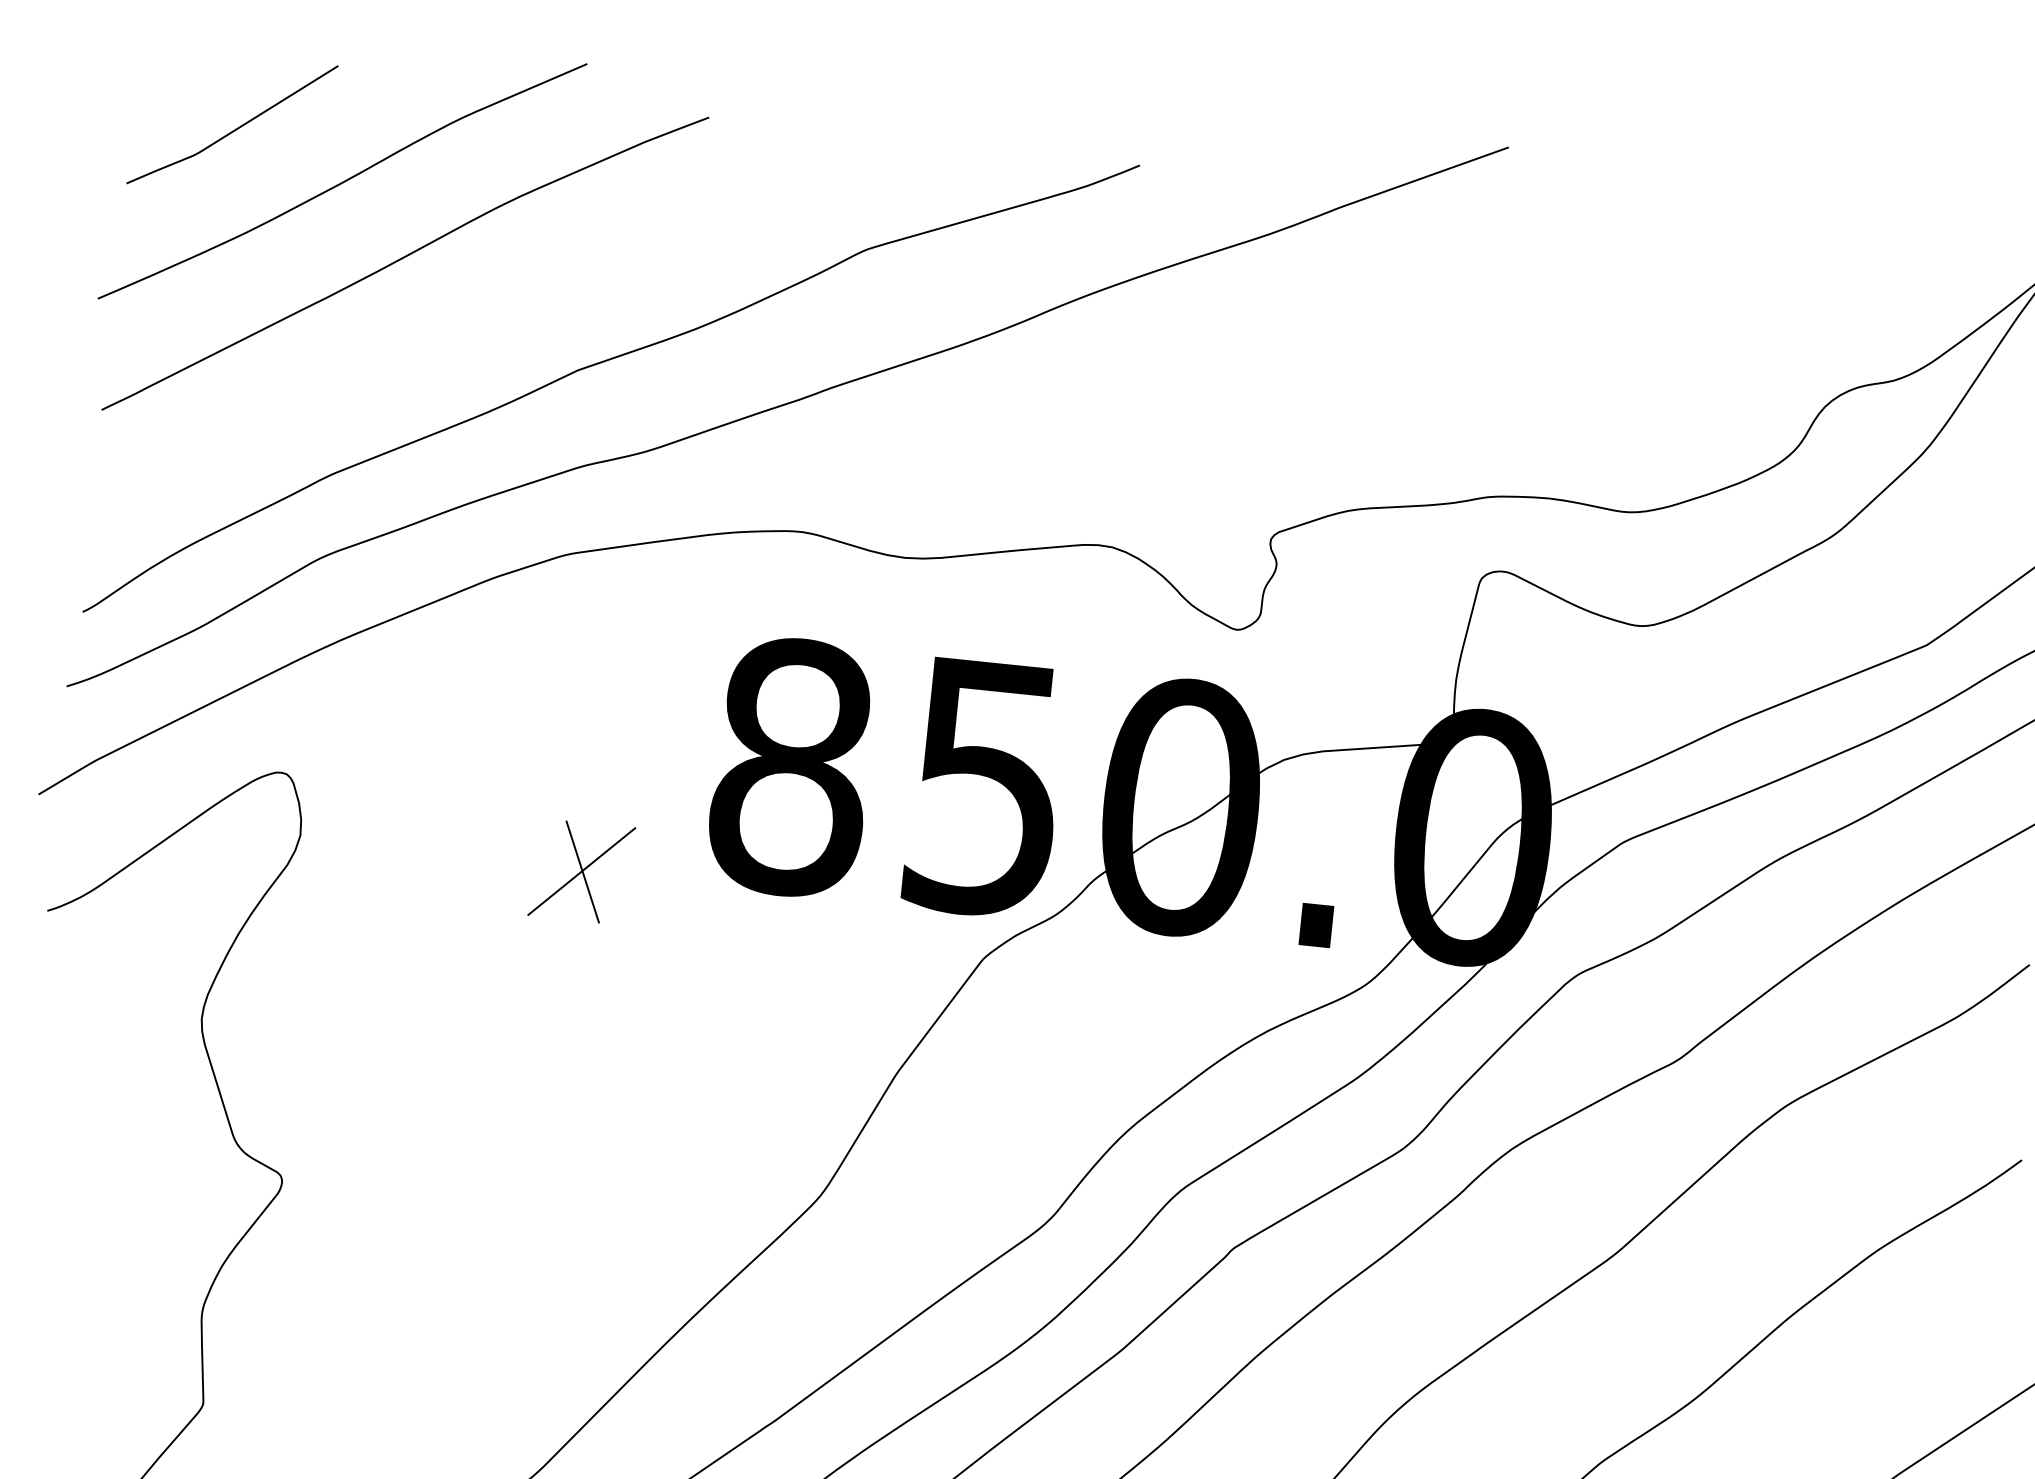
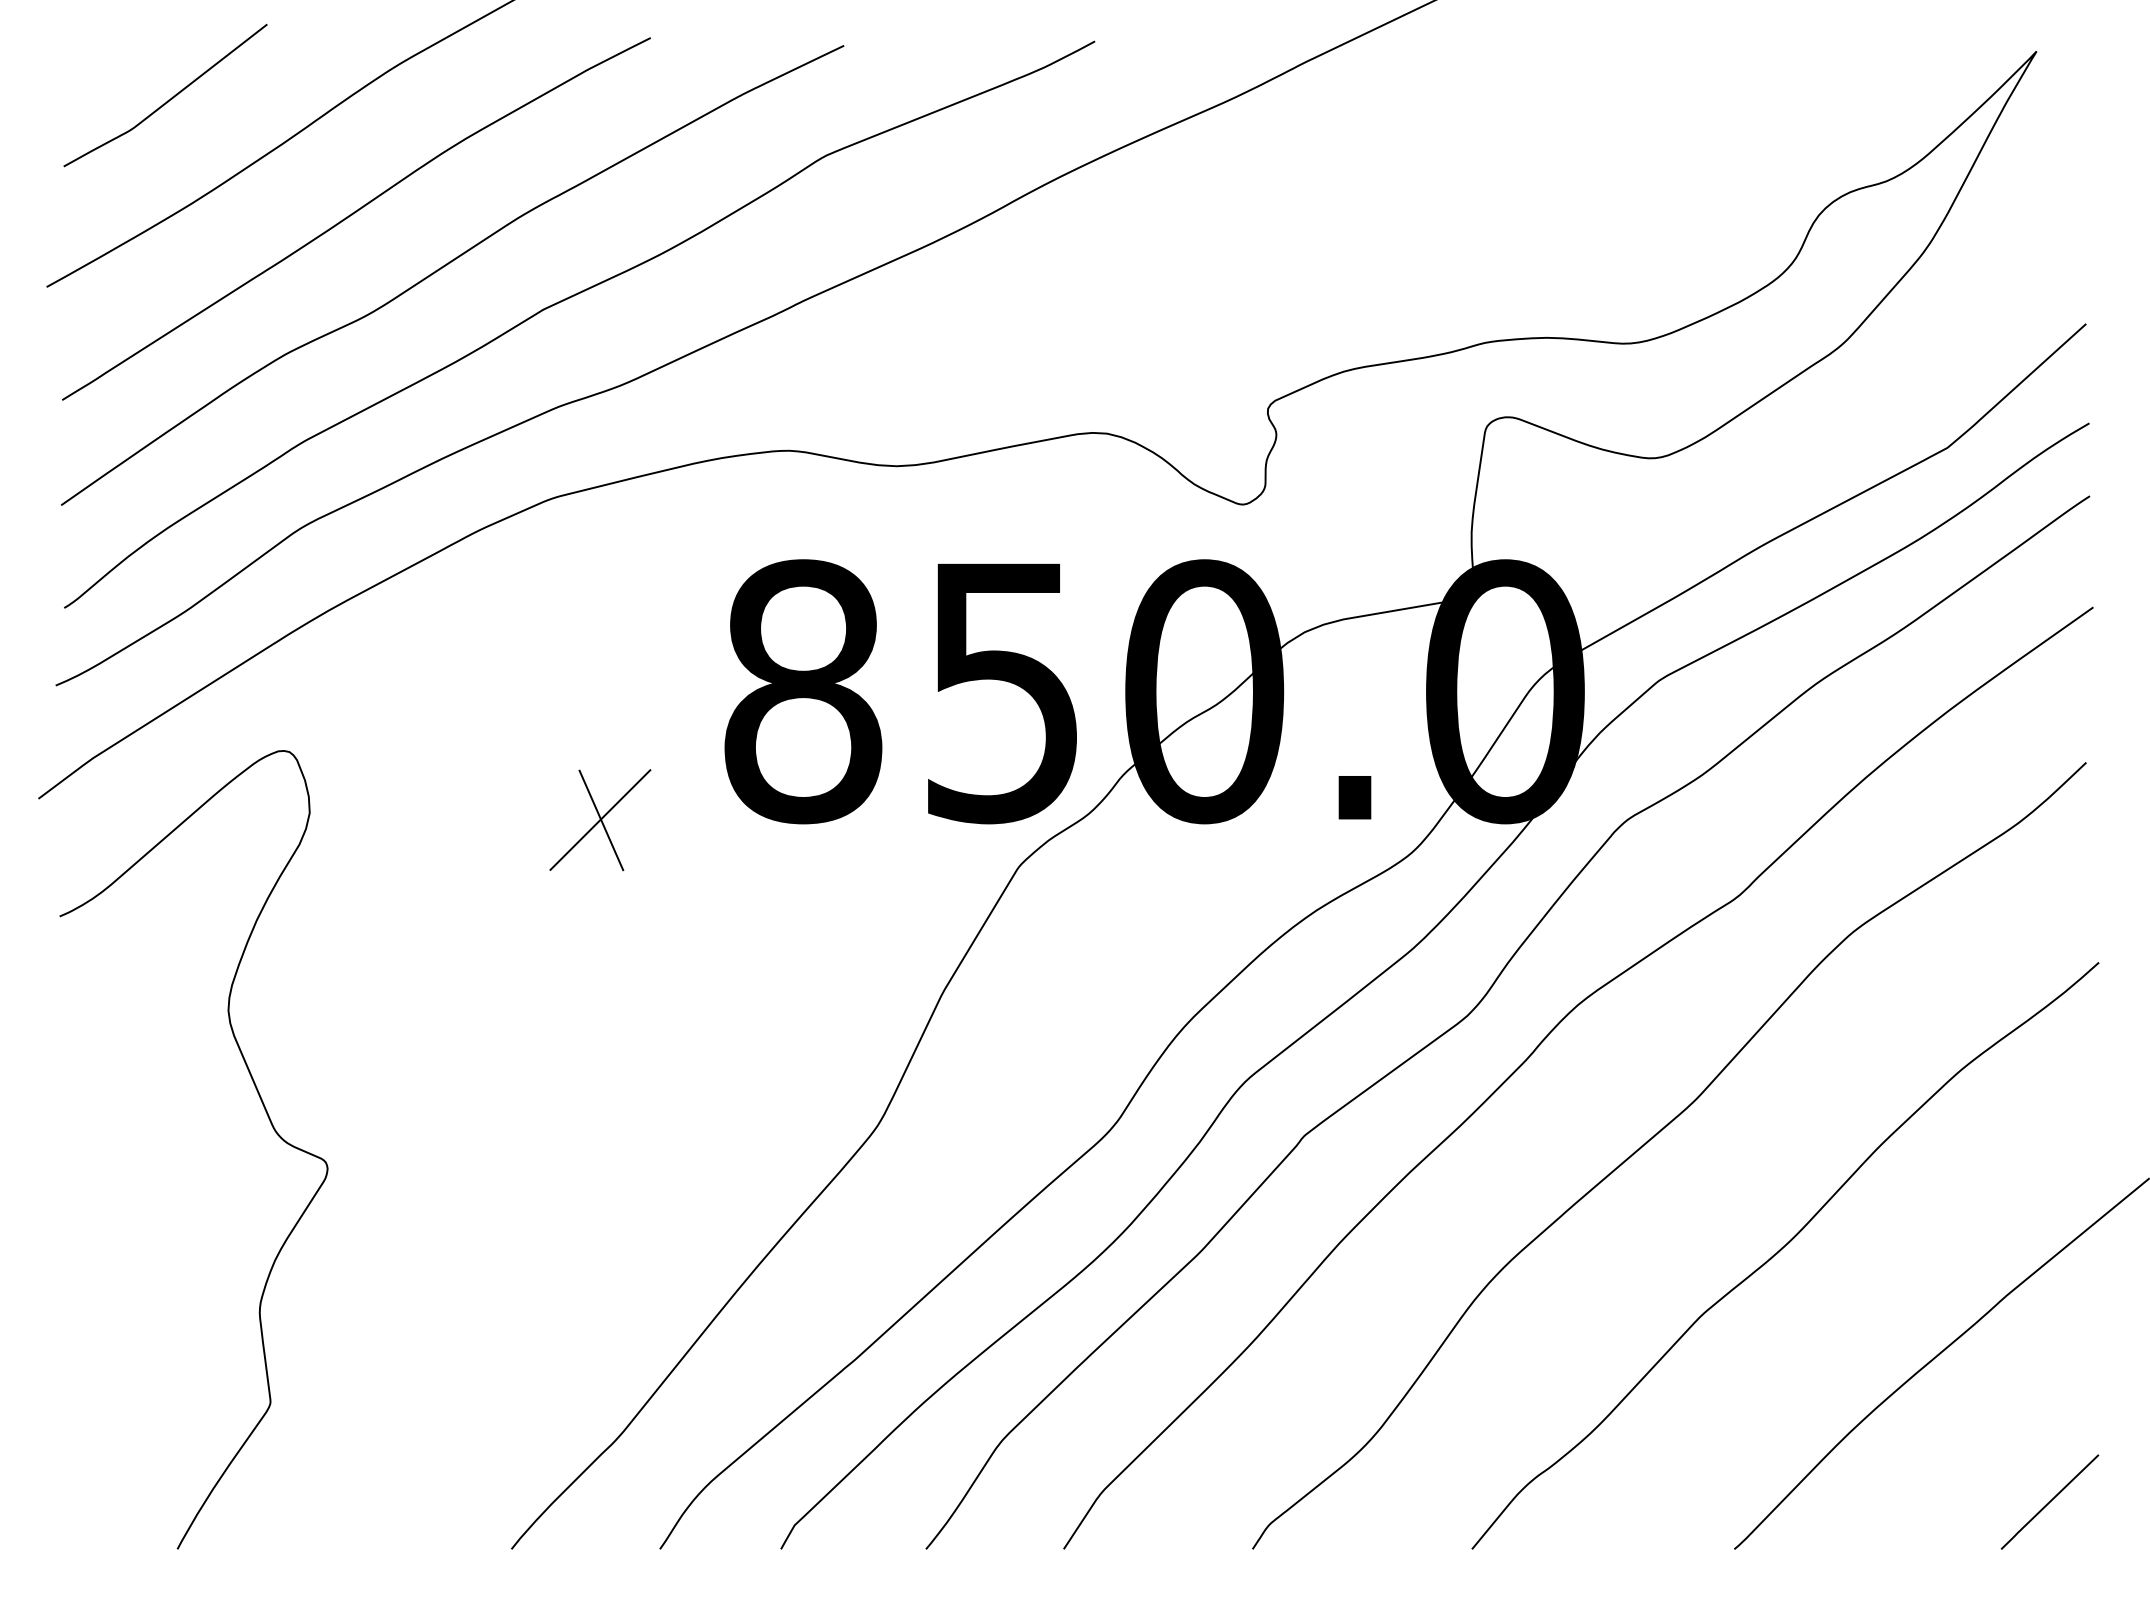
curve: (489, 317) -> (447, 265), added

